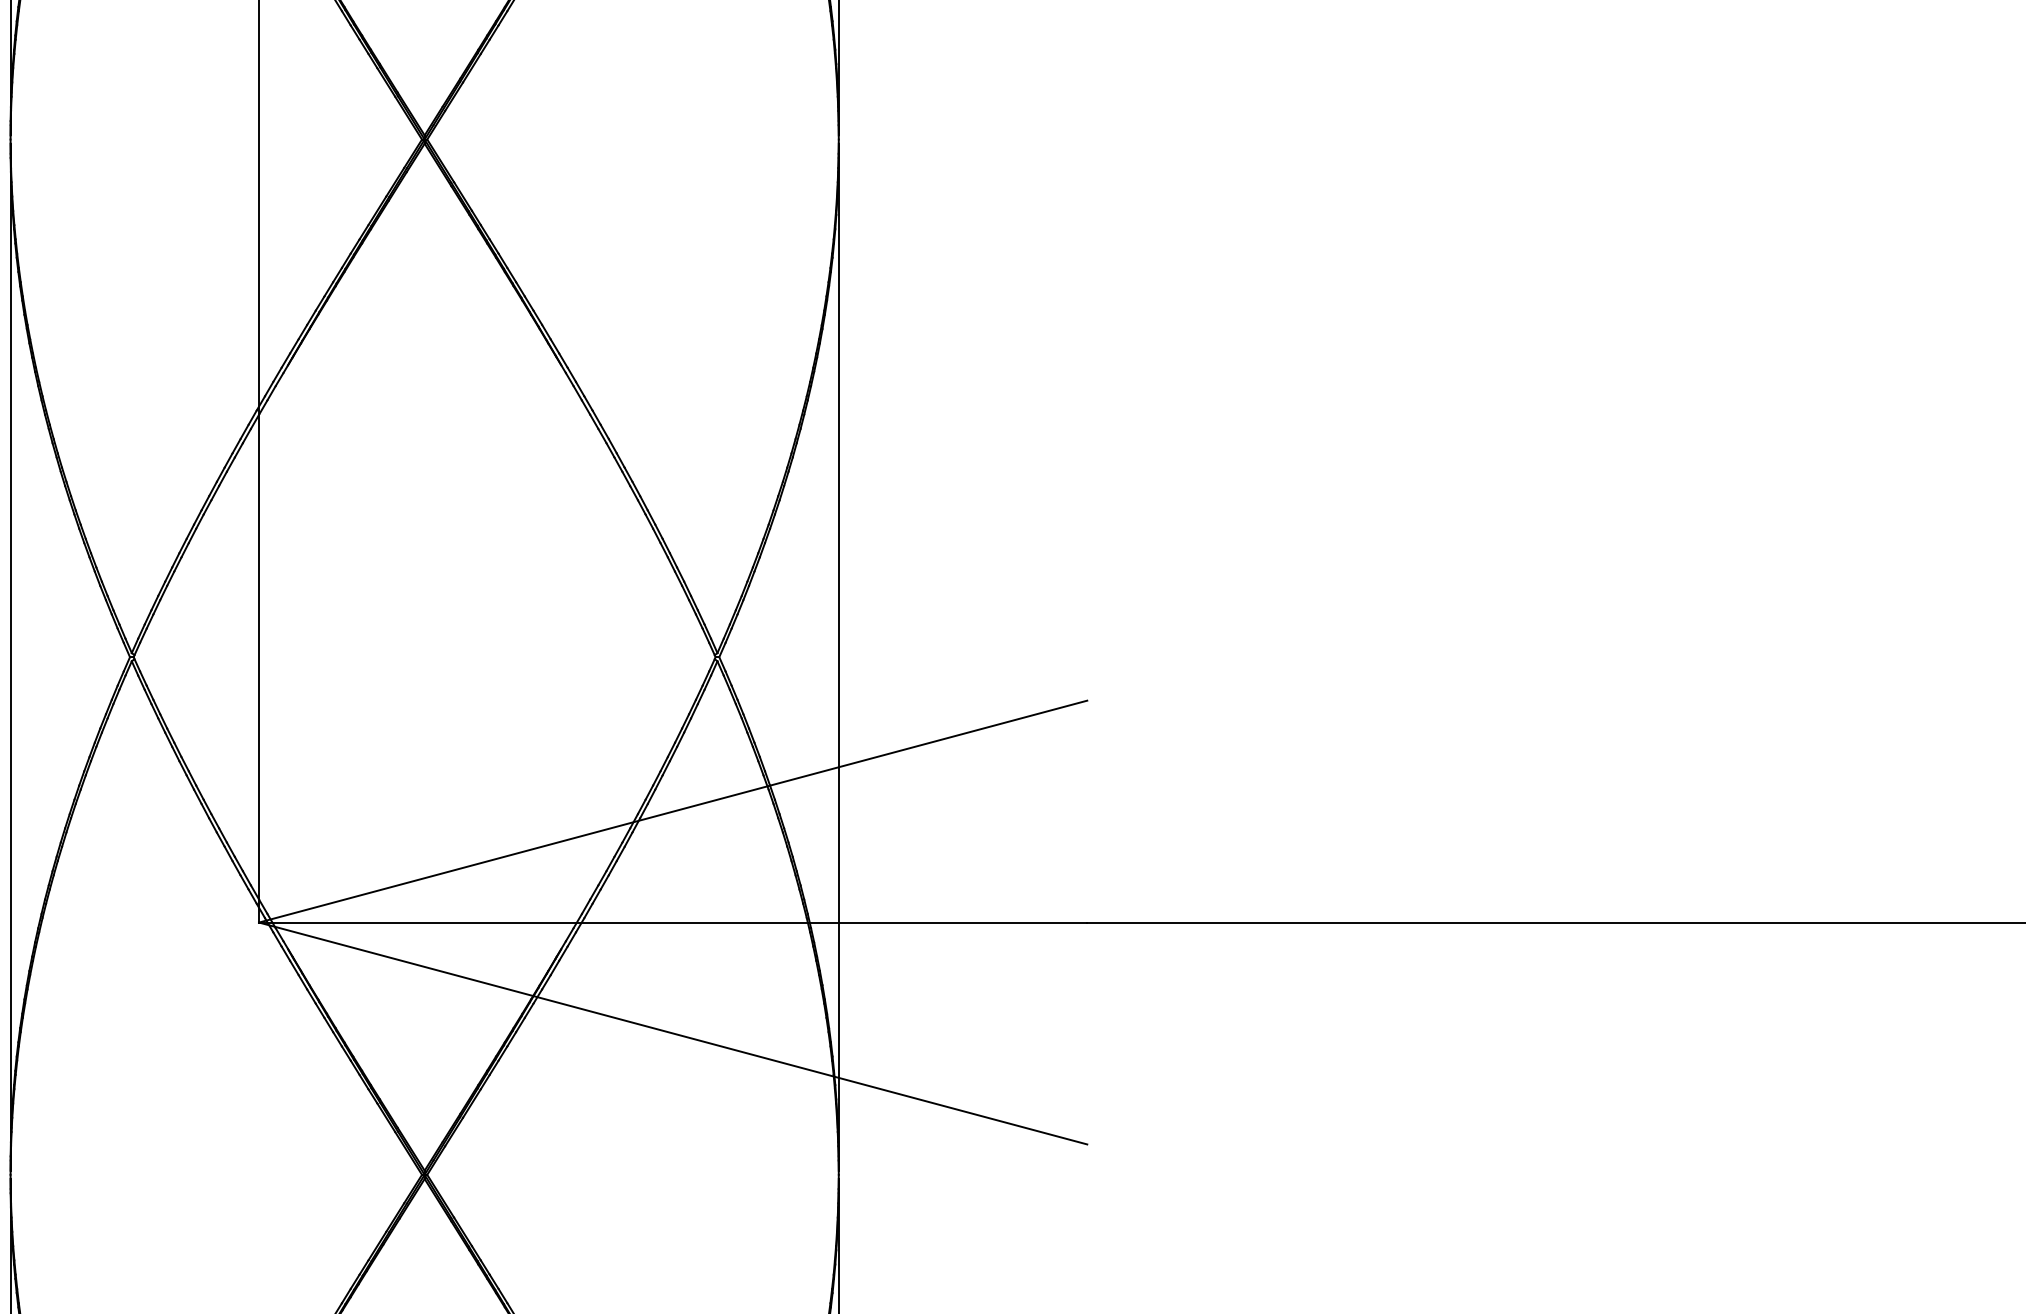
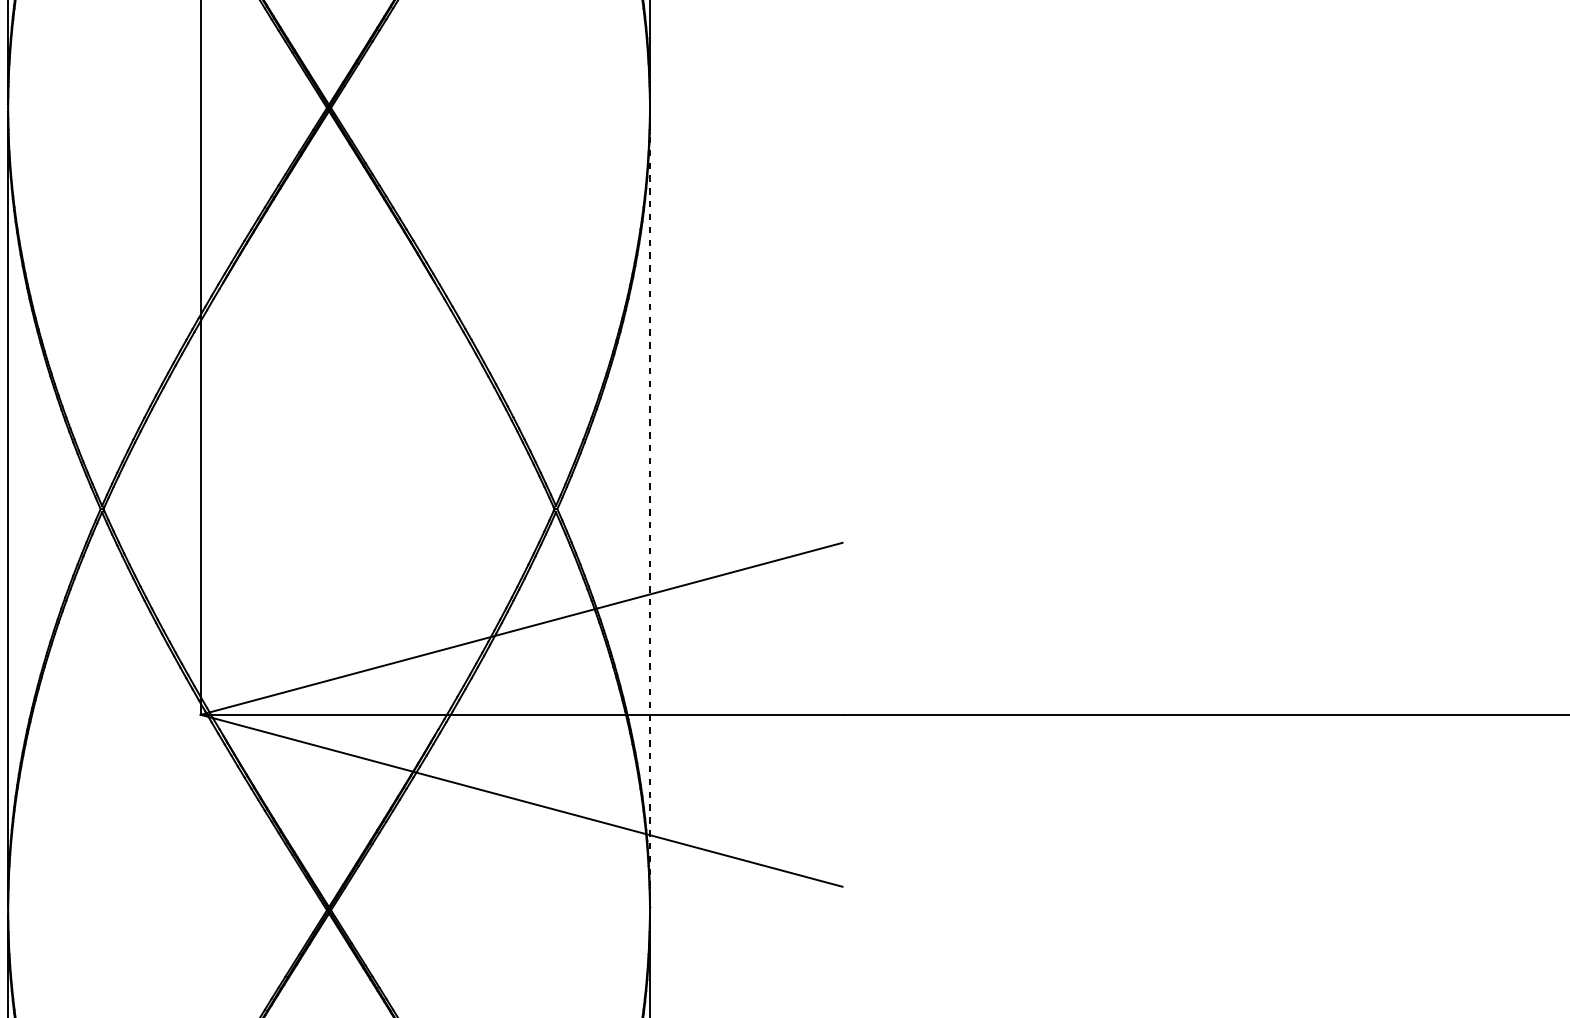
line: (838, 657) -> (649, 509), solid -> dashed

